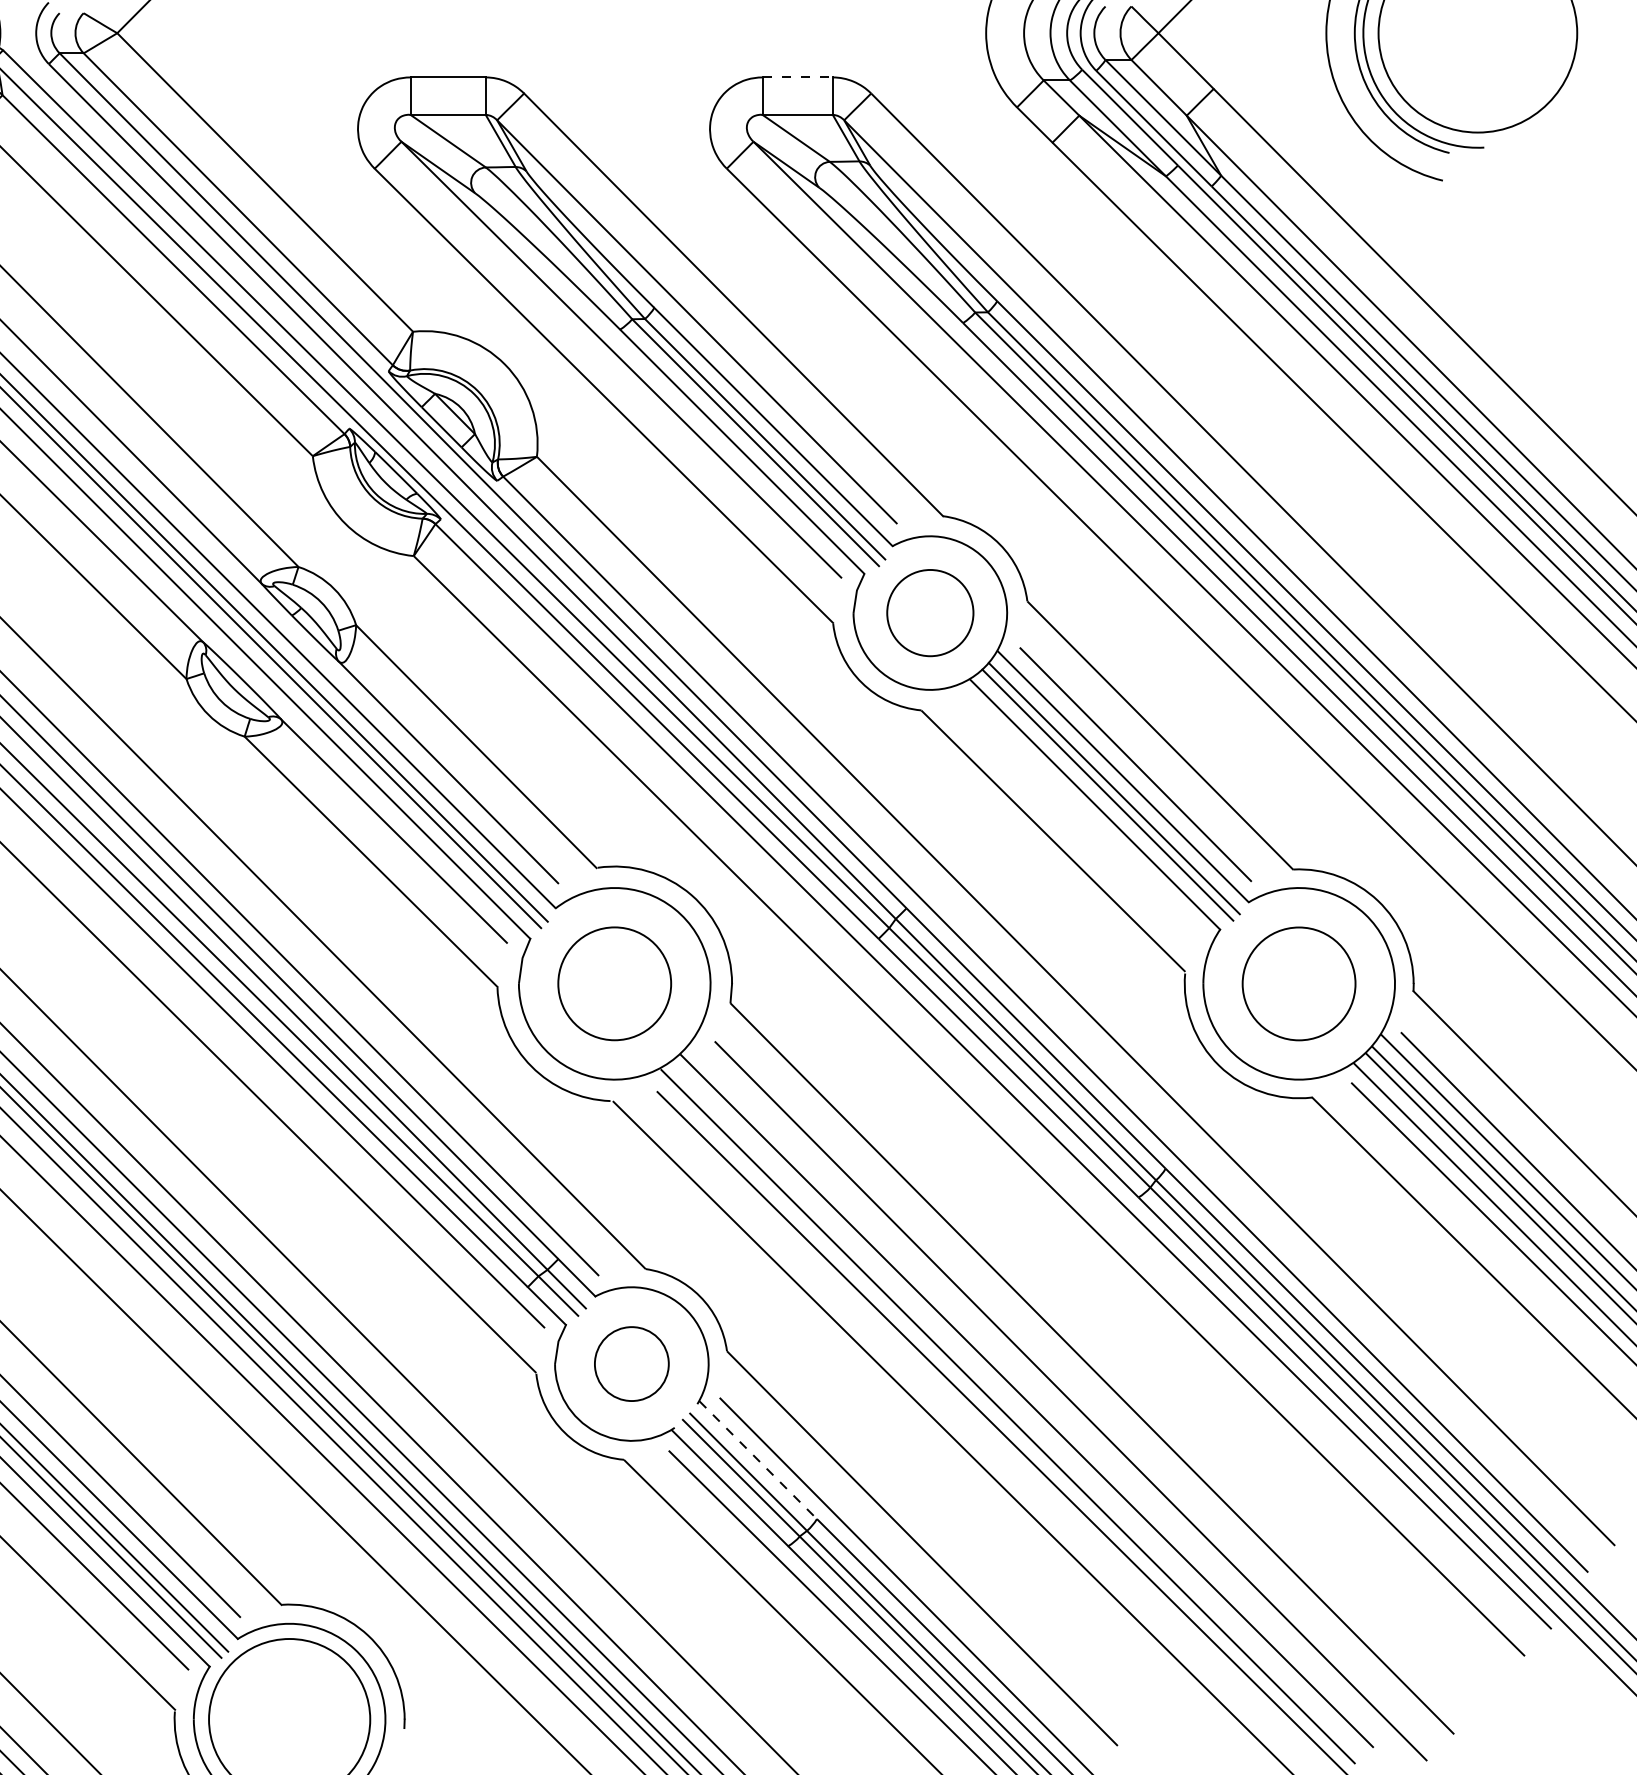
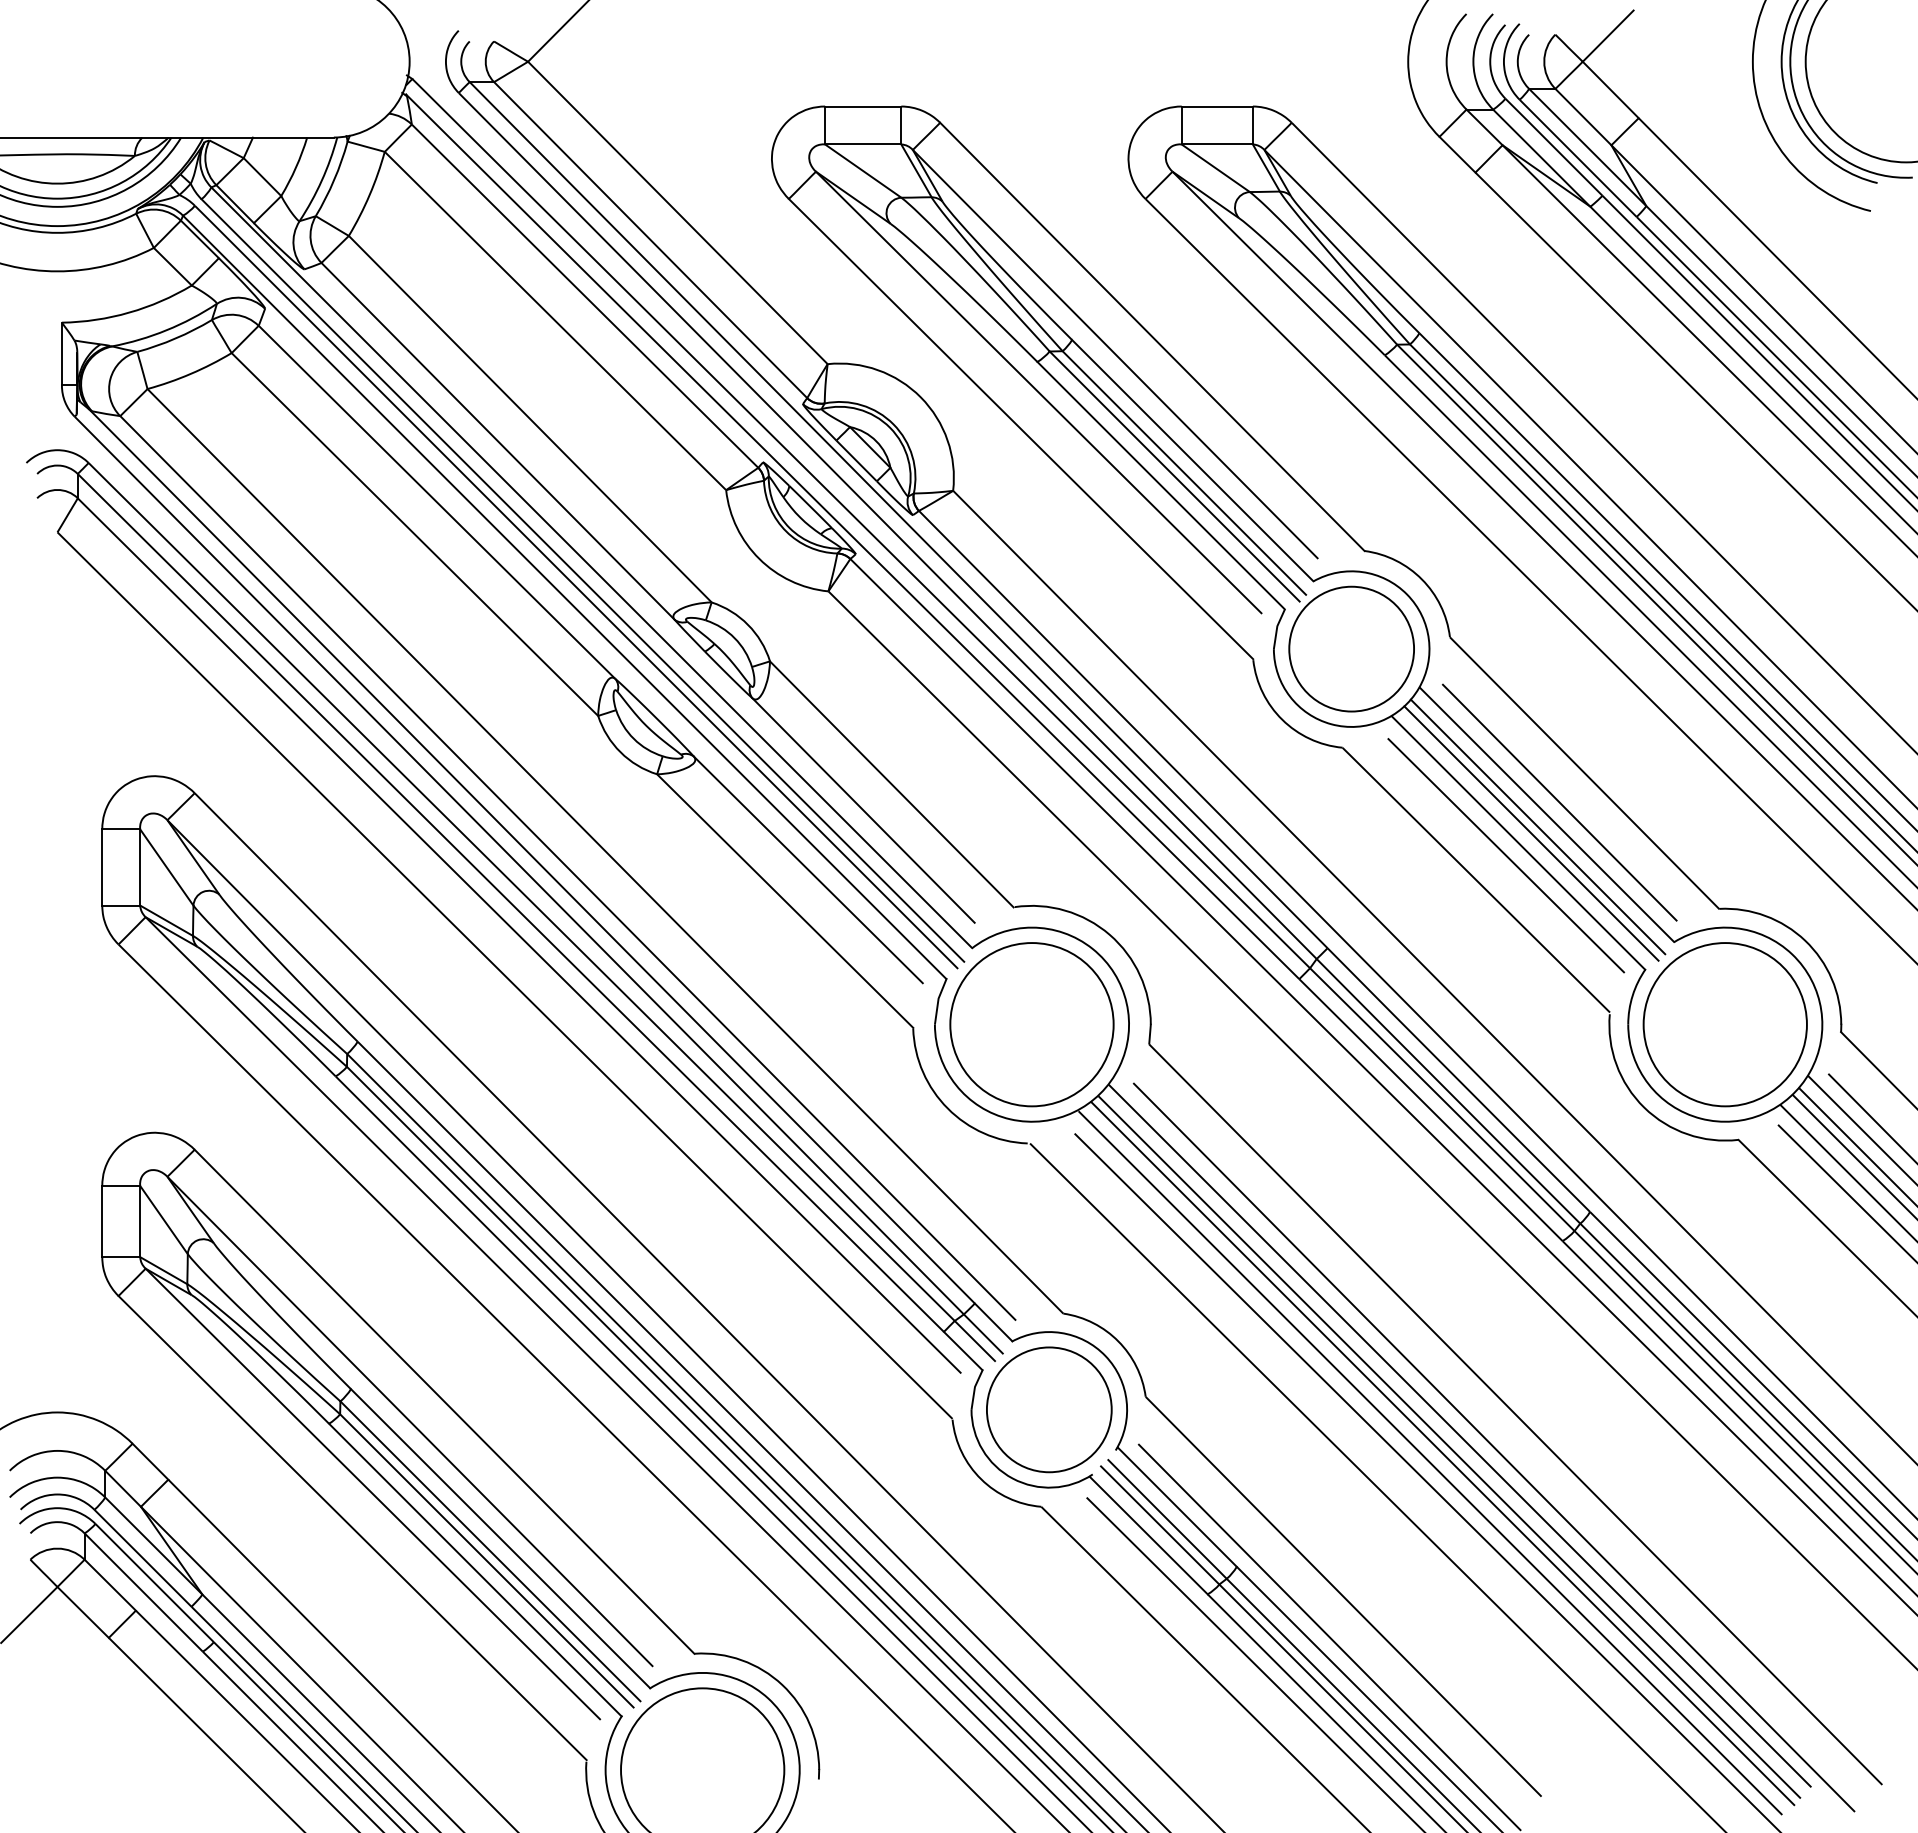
line: (797, 77) -> (1217, 106), dashed -> solid
circle: (930, 612) -> (1351, 648), size x1.43
line: (1083, 816) -> (1506, 855), added
circle: (614, 983) -> (1031, 1024), size x1.43
circle: (1298, 983) -> (1724, 1024), size x1.43
circle: (631, 1363) -> (1048, 1409), size x1.67
line: (1036, 1389) -> (1459, 1435), added
line: (1020, 1407) -> (1442, 1453), added
line: (758, 1460) -> (1177, 1507), dashed -> solid

